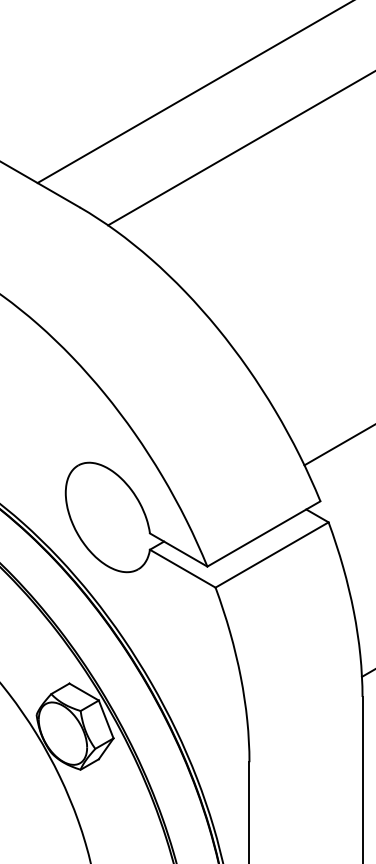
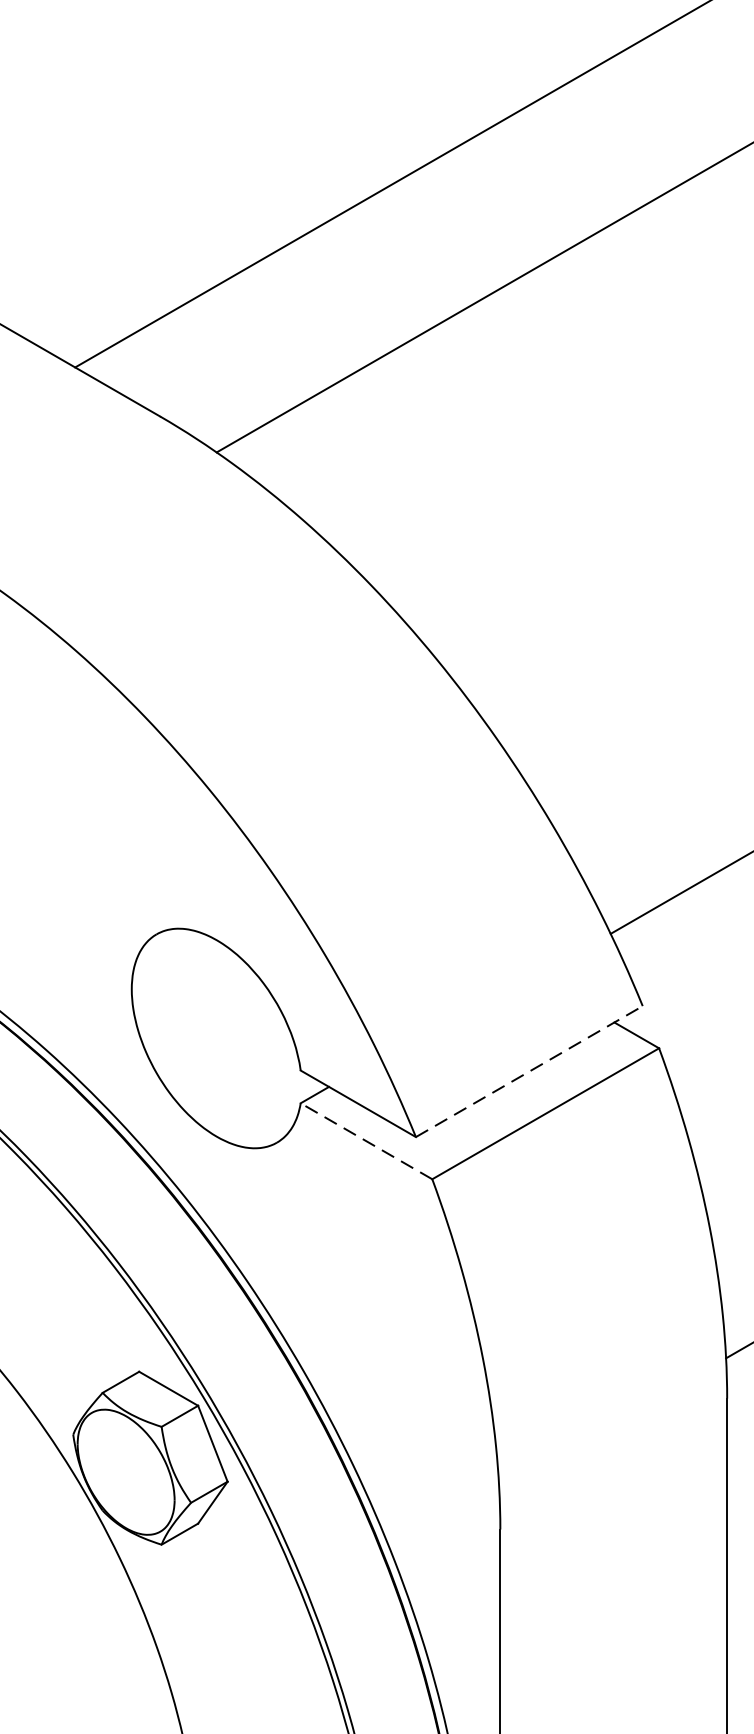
line: (264, 533) -> (530, 1070), solid -> dashed
line: (182, 568) -> (365, 1140), solid -> dashed

